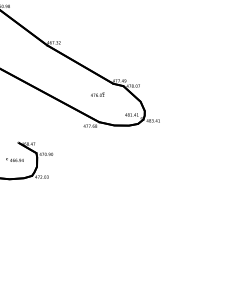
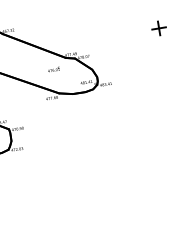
part: (222, 67) -> (158, 28), added

